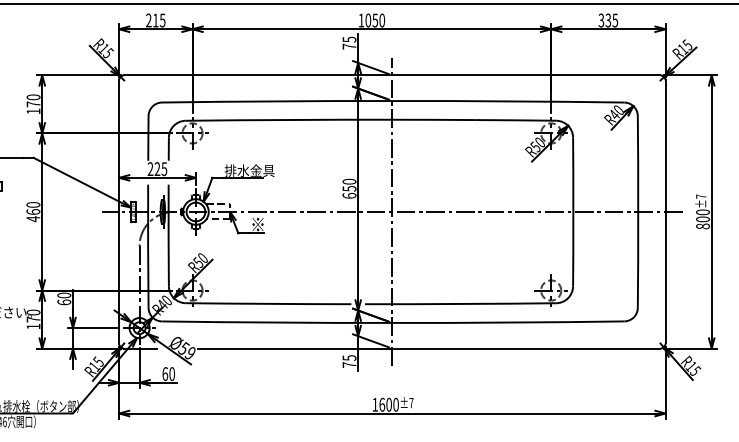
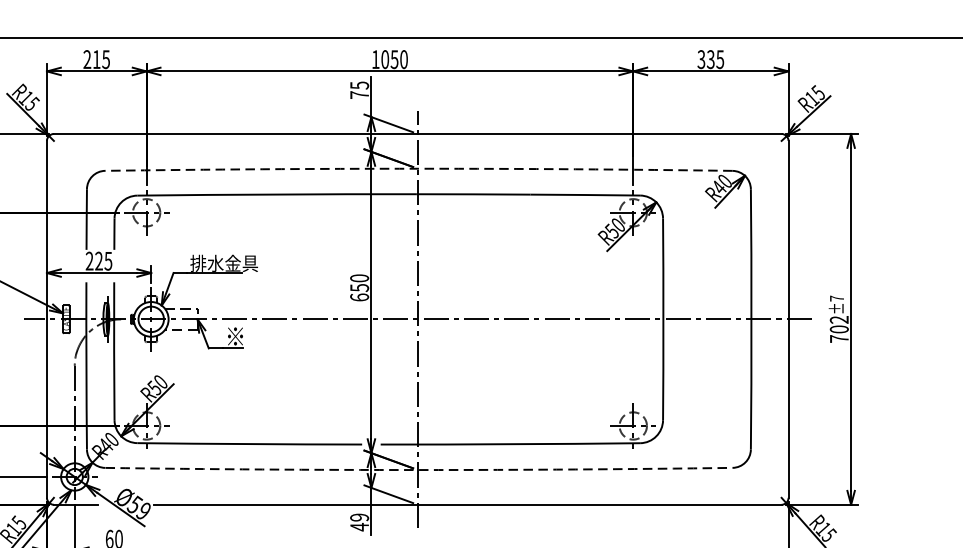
arc: (393, 100) -> (419, 168), solid -> dashed
text: (702, 219) -> (838, 329), 800 -> 702
arc: (393, 322) -> (419, 469), solid -> dashed
text: (349, 361) -> (359, 522), 75 -> 49

